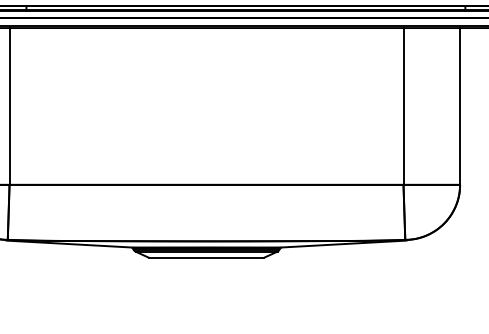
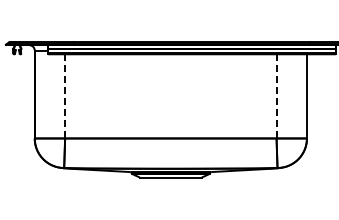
line: (403, 104) -> (276, 95), solid -> dashed
line: (10, 106) -> (65, 96), solid -> dashed

